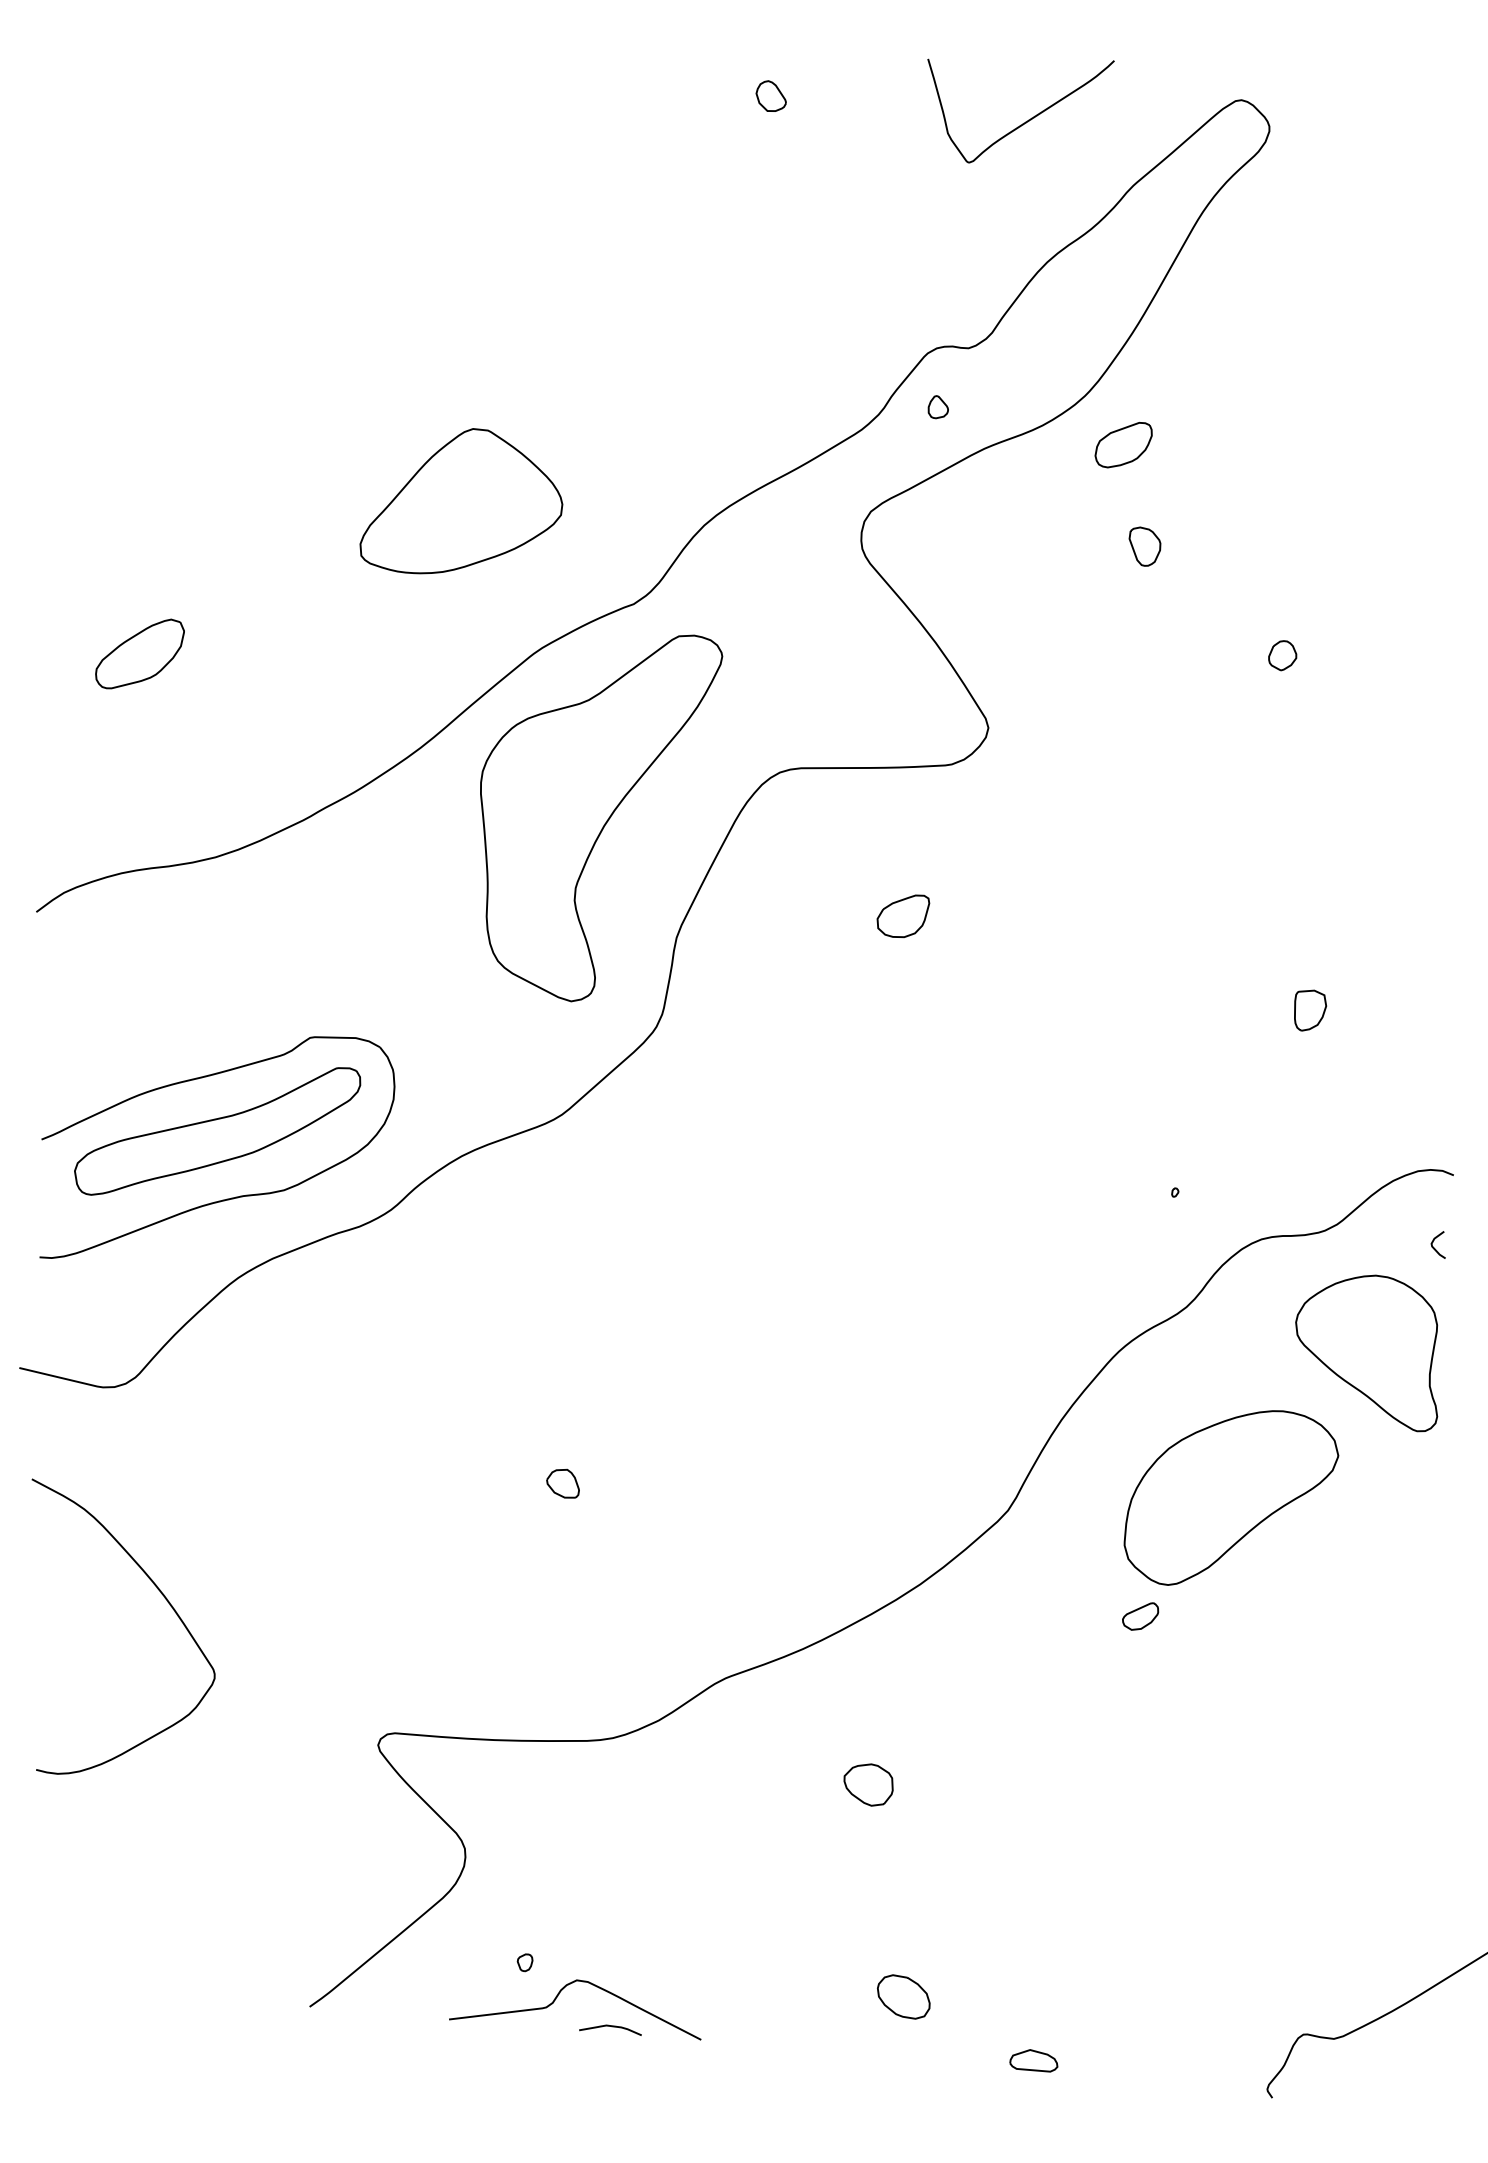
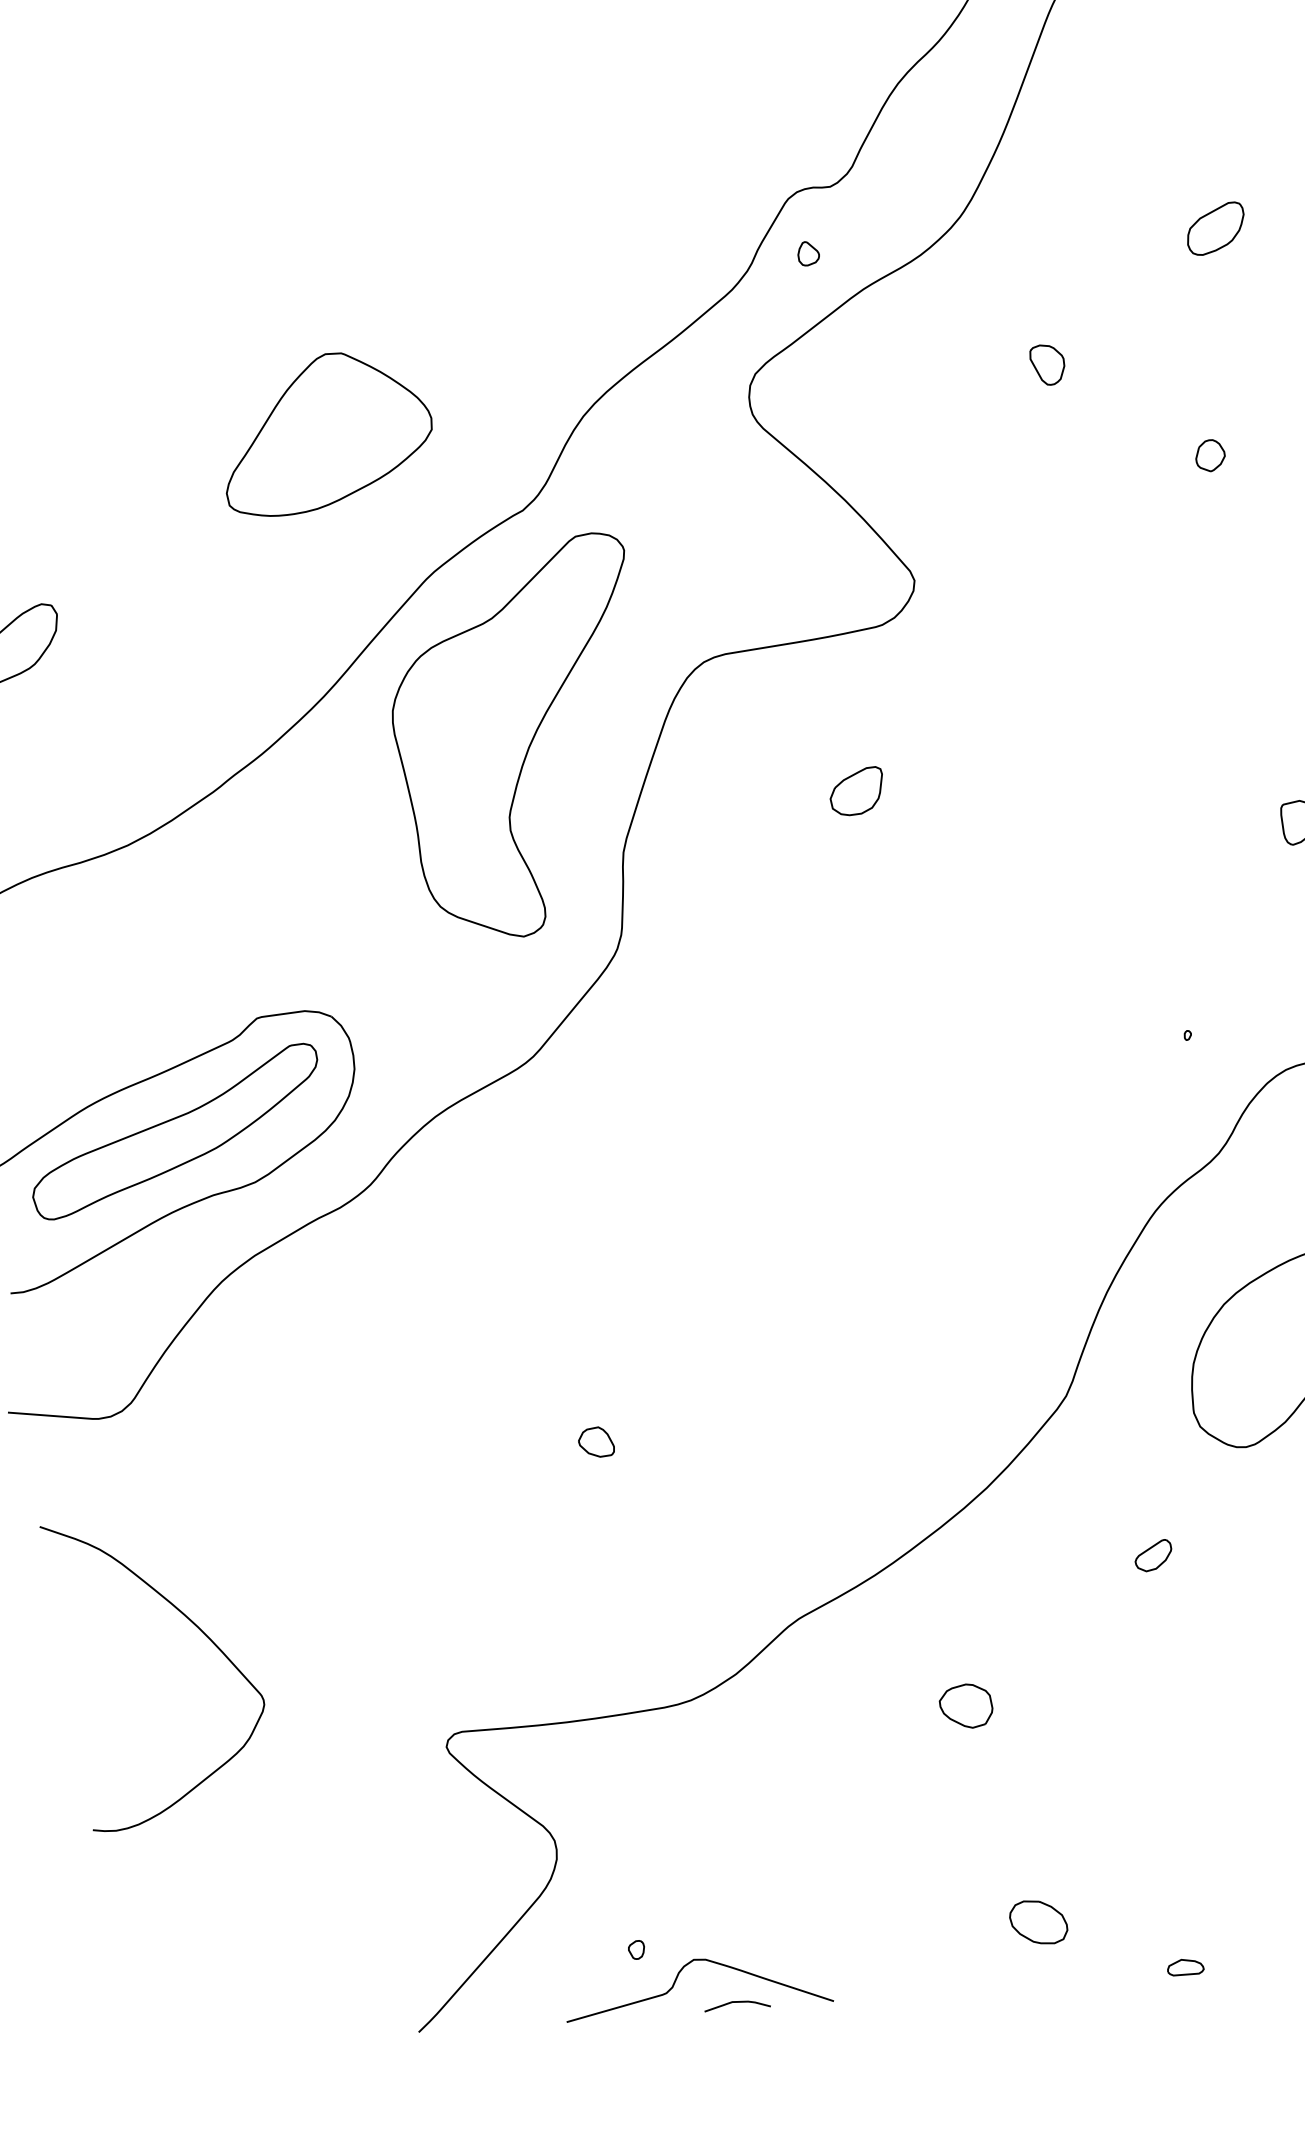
part: (1123, 445) -> (1215, 229), moved
part: (1140, 1616) -> (1153, 1555), moved
part: (1033, 2060) -> (1184, 1967), size x0.71

